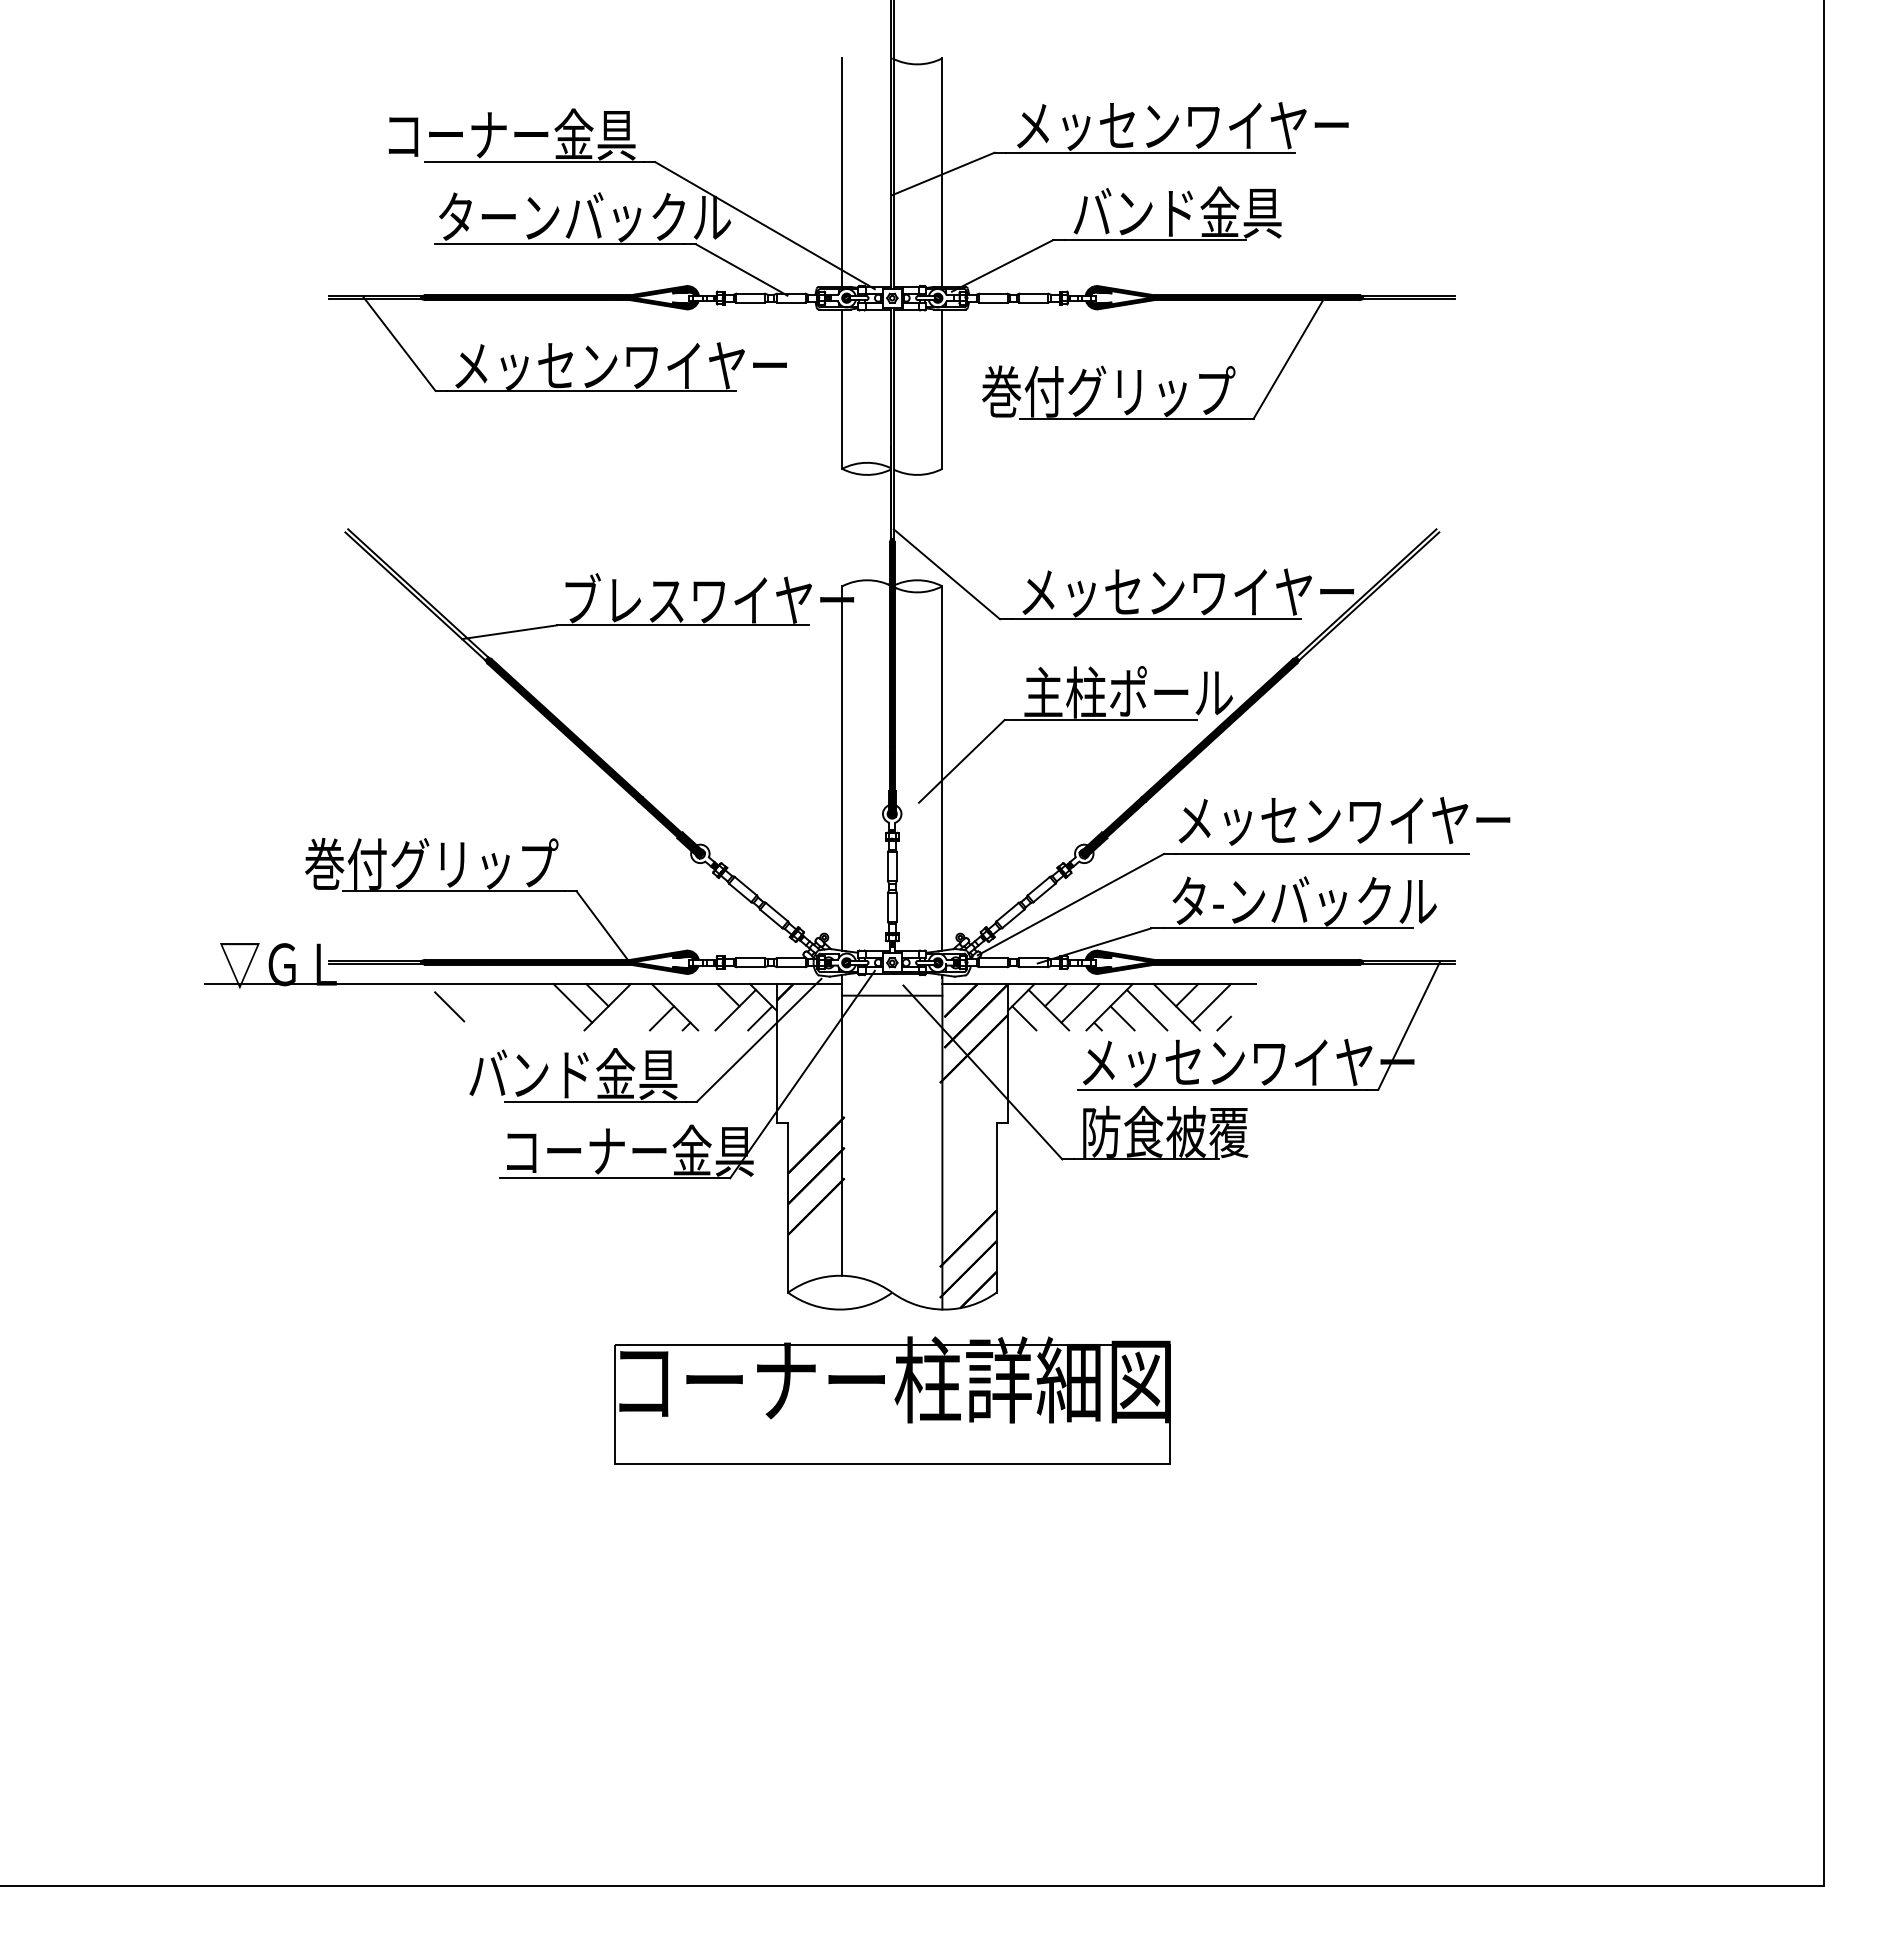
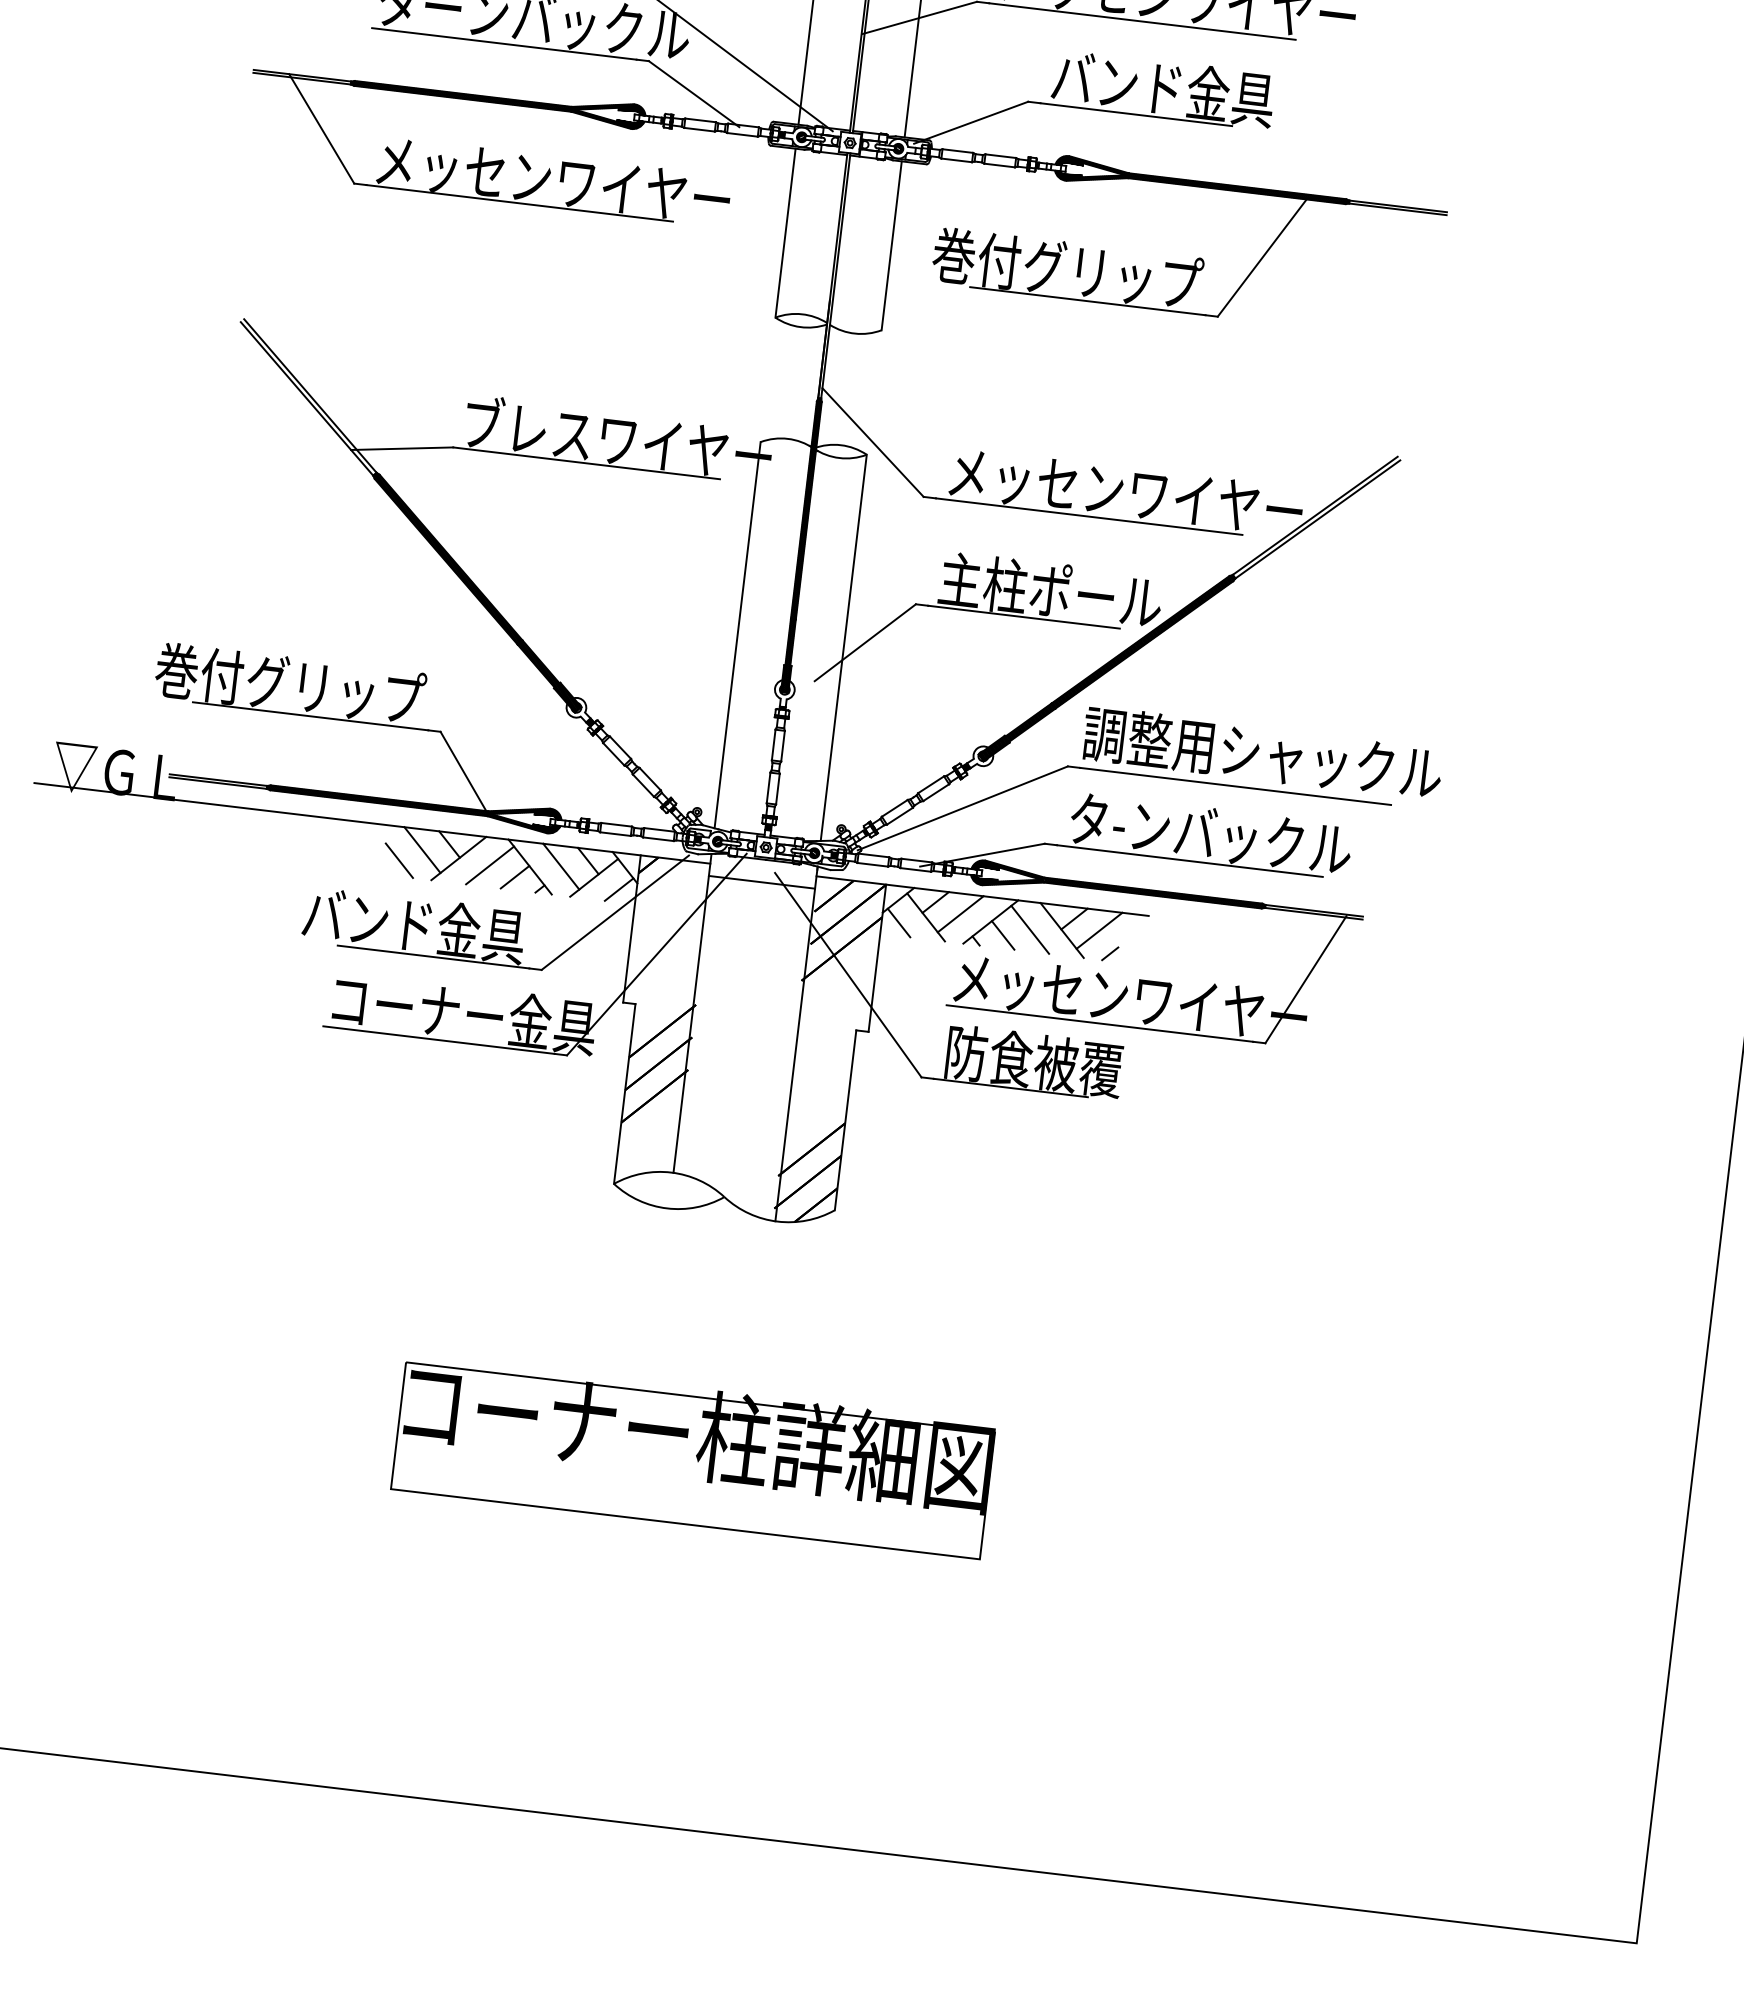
text: (1343, 820) -> (1262, 753), メッセンワイヤー -> 調整用シャックル
line: (703, 1003) -> (560, 866), added
line: (449, 1006) -> (399, 860), moved
line: (637, 1009) -> (490, 864), added
part: (892, 1400) -> (693, 1456), moved

